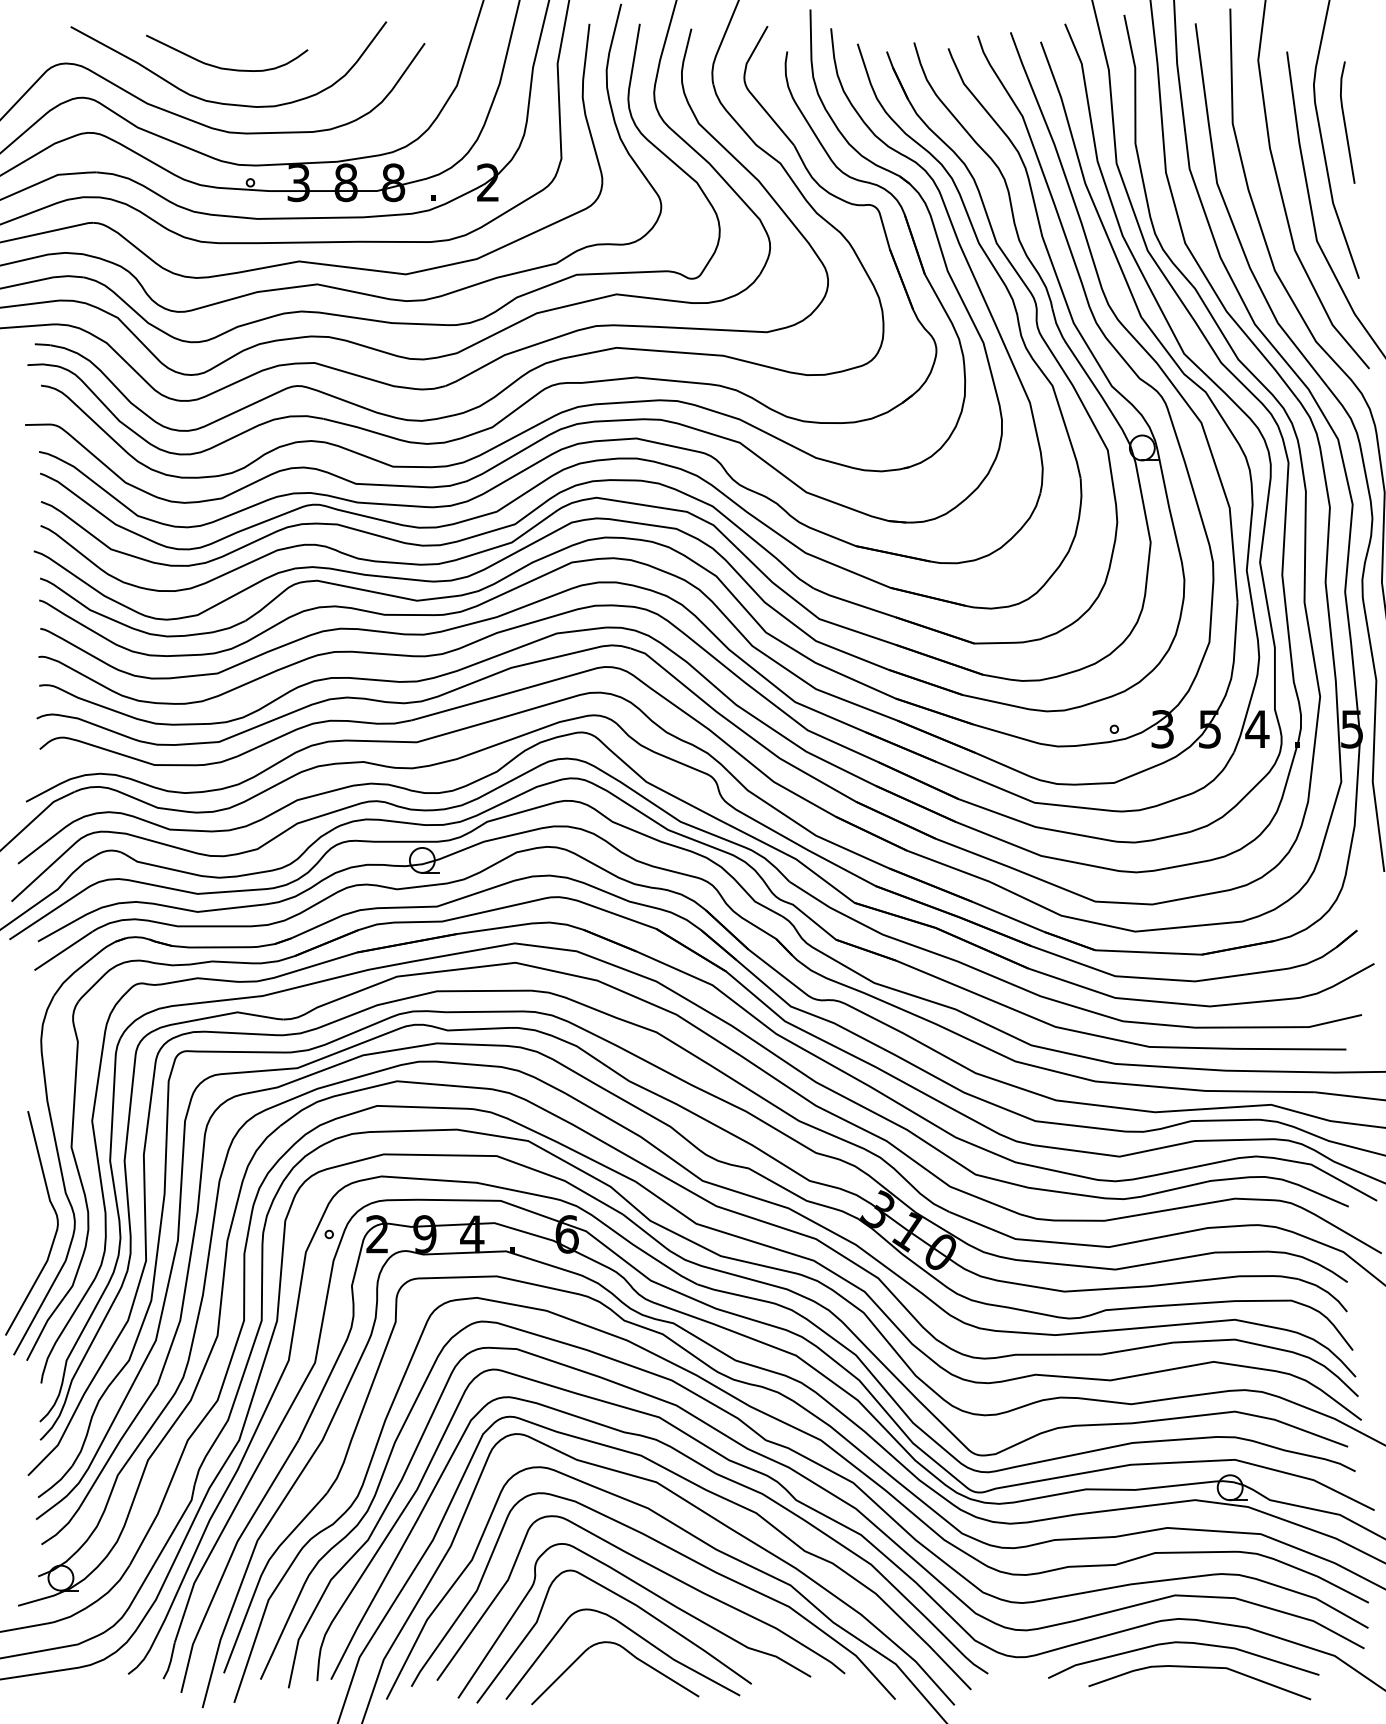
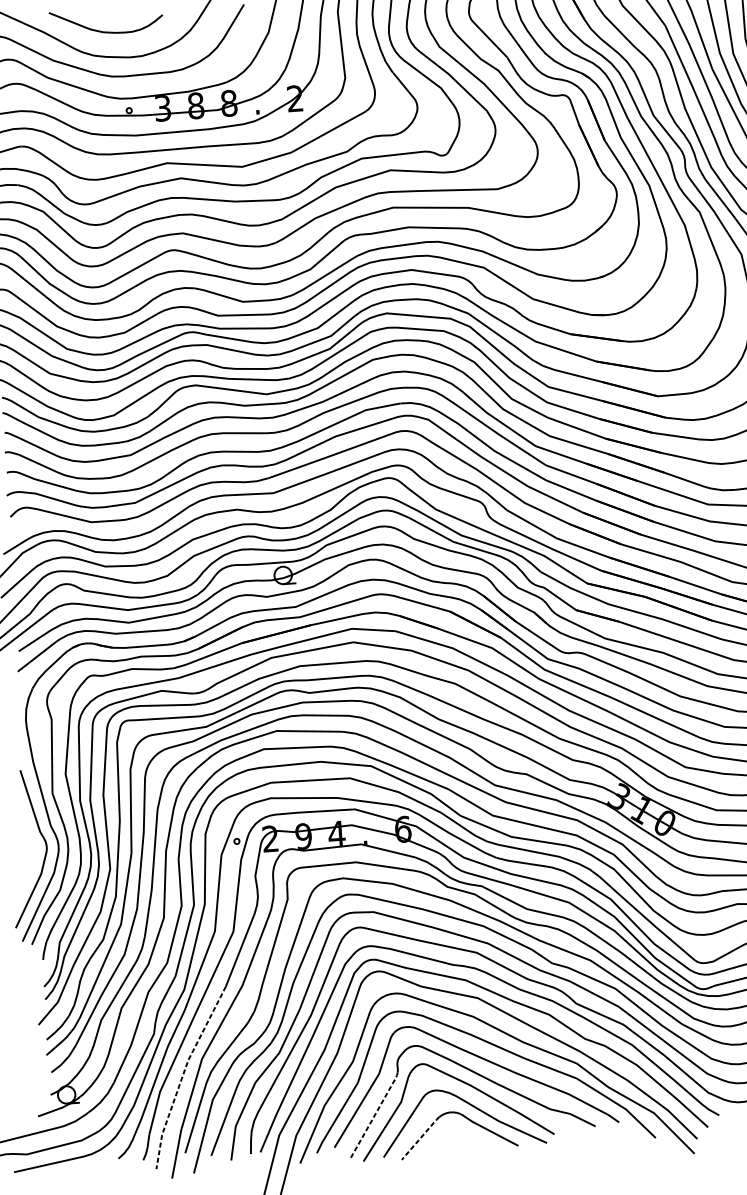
line: (228, 1561) -> (182, 1074), solid -> dashed
line: (497, 1638) -> (374, 1115), solid -> dashed
line: (560, 1675) -> (420, 1137), solid -> dashed

